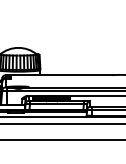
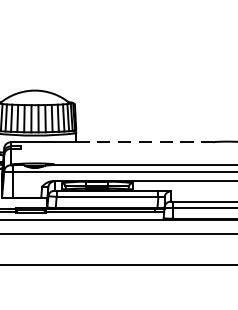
line: (77, 75) -> (146, 142), solid -> dashed

